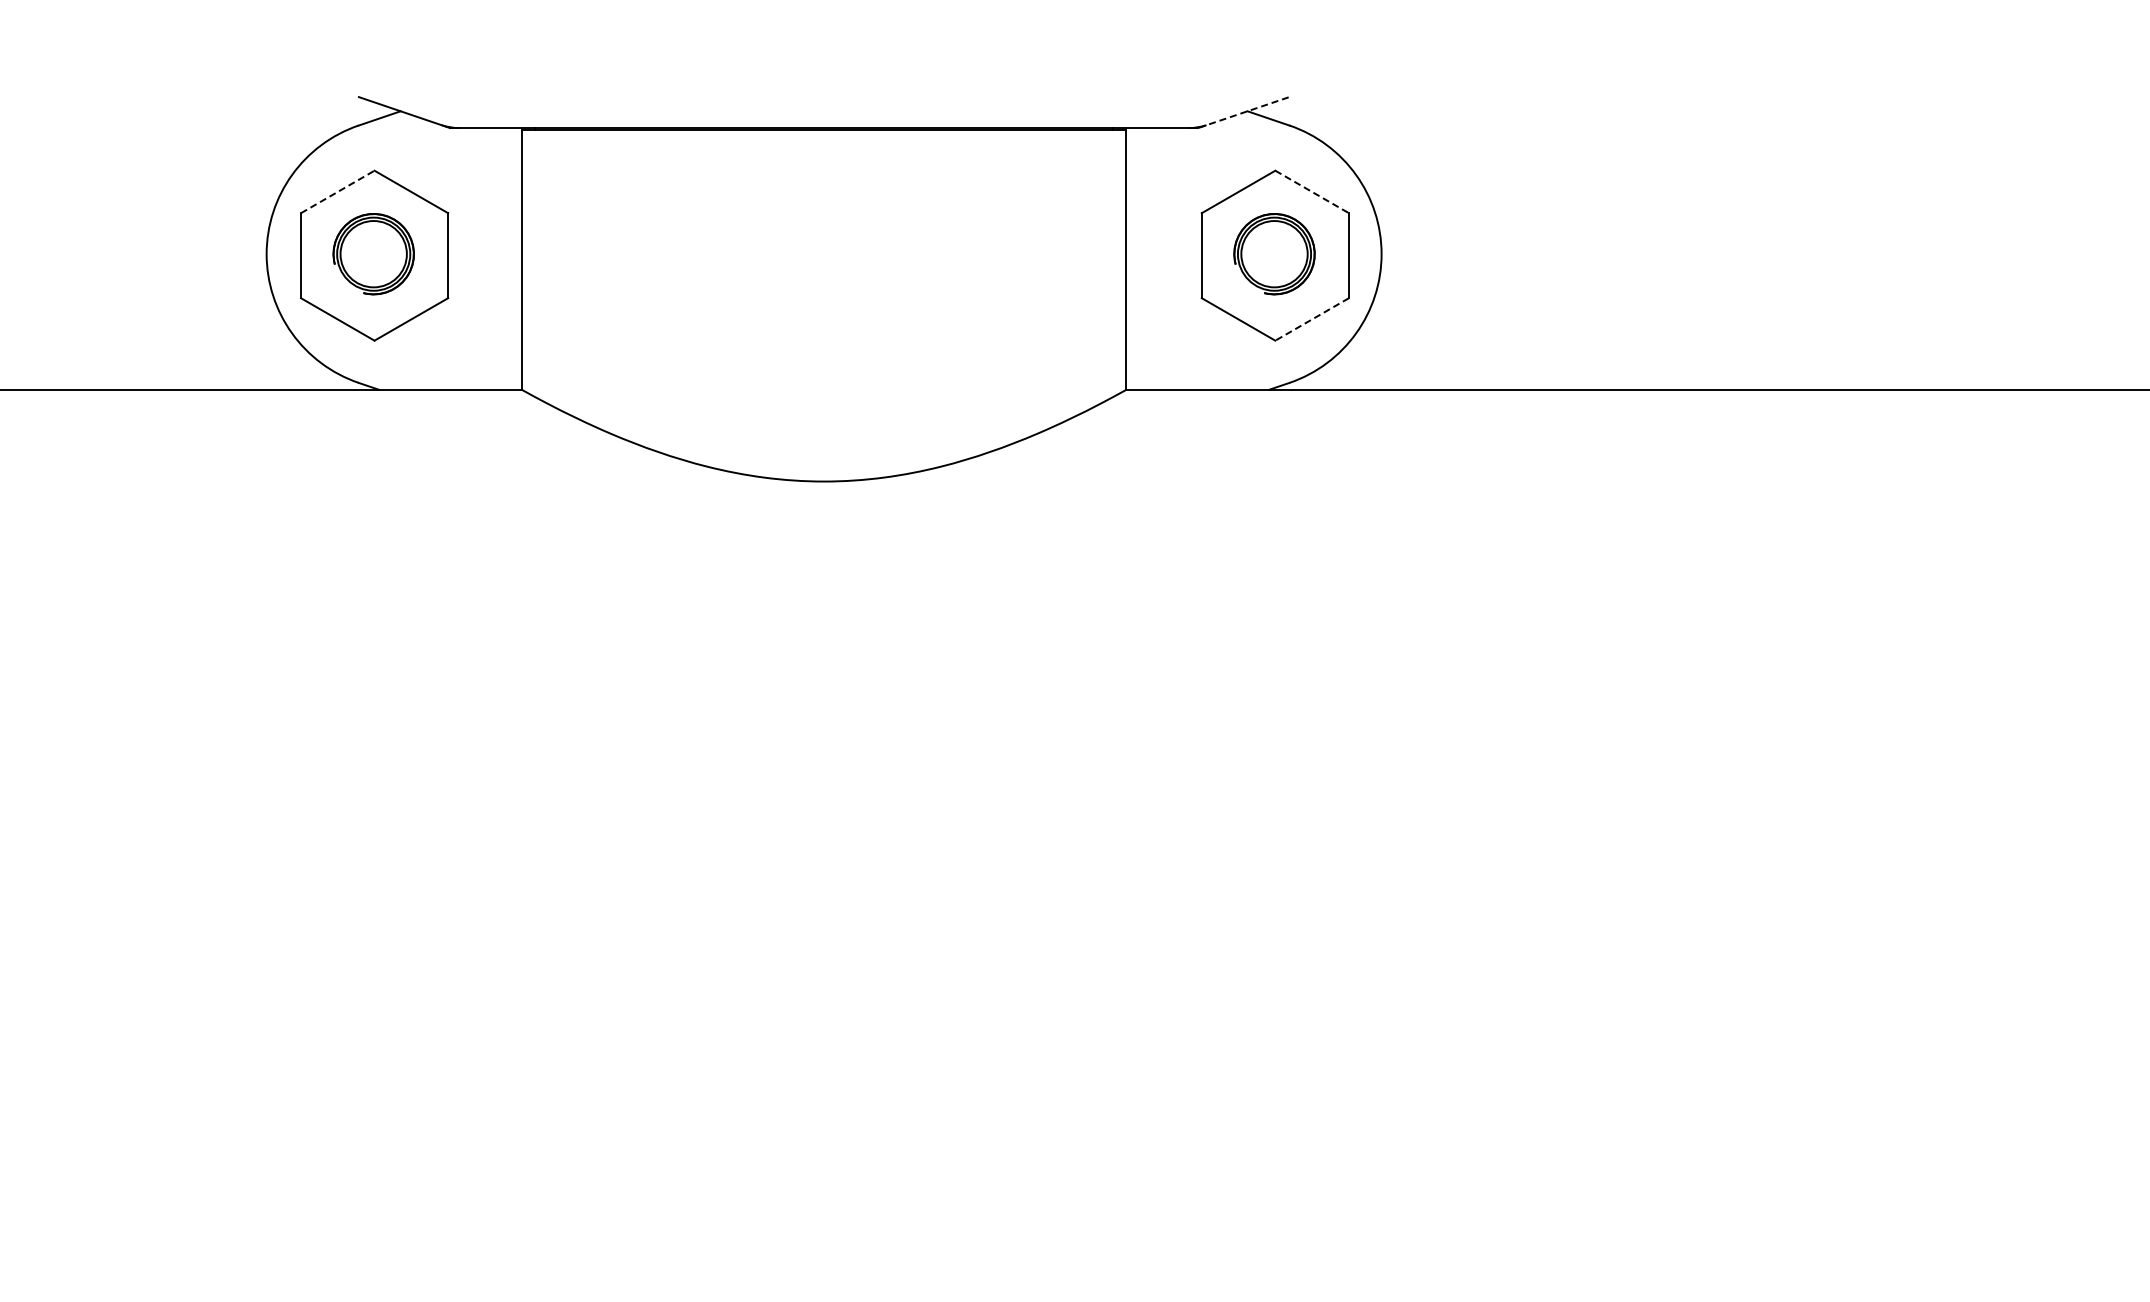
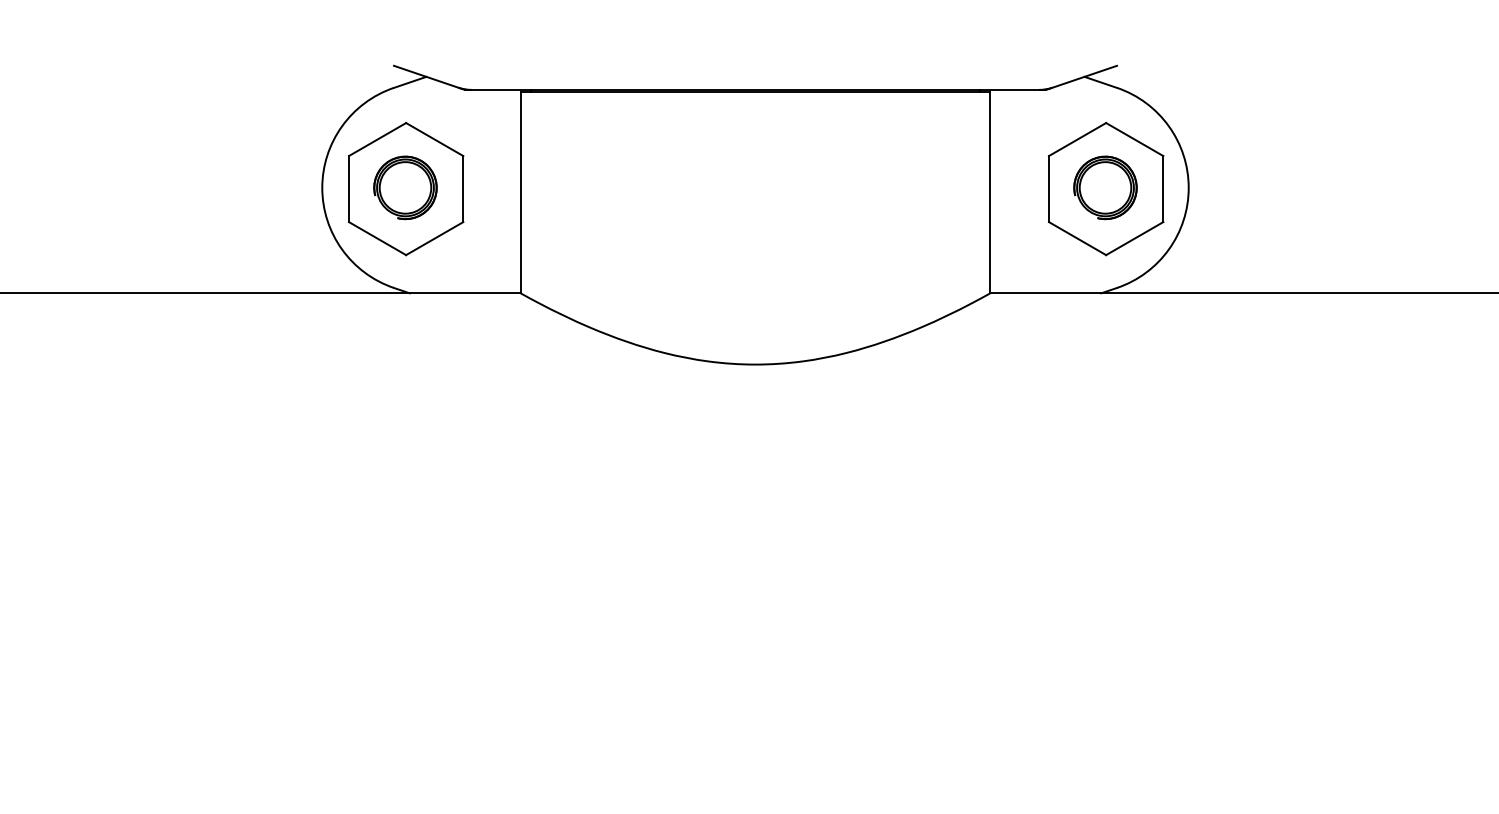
line: (1244, 112) -> (1082, 77), dashed -> solid
line: (338, 191) -> (378, 139), dashed -> solid
line: (1312, 191) -> (1135, 139), dashed -> solid
line: (1312, 319) -> (1135, 238), dashed -> solid

